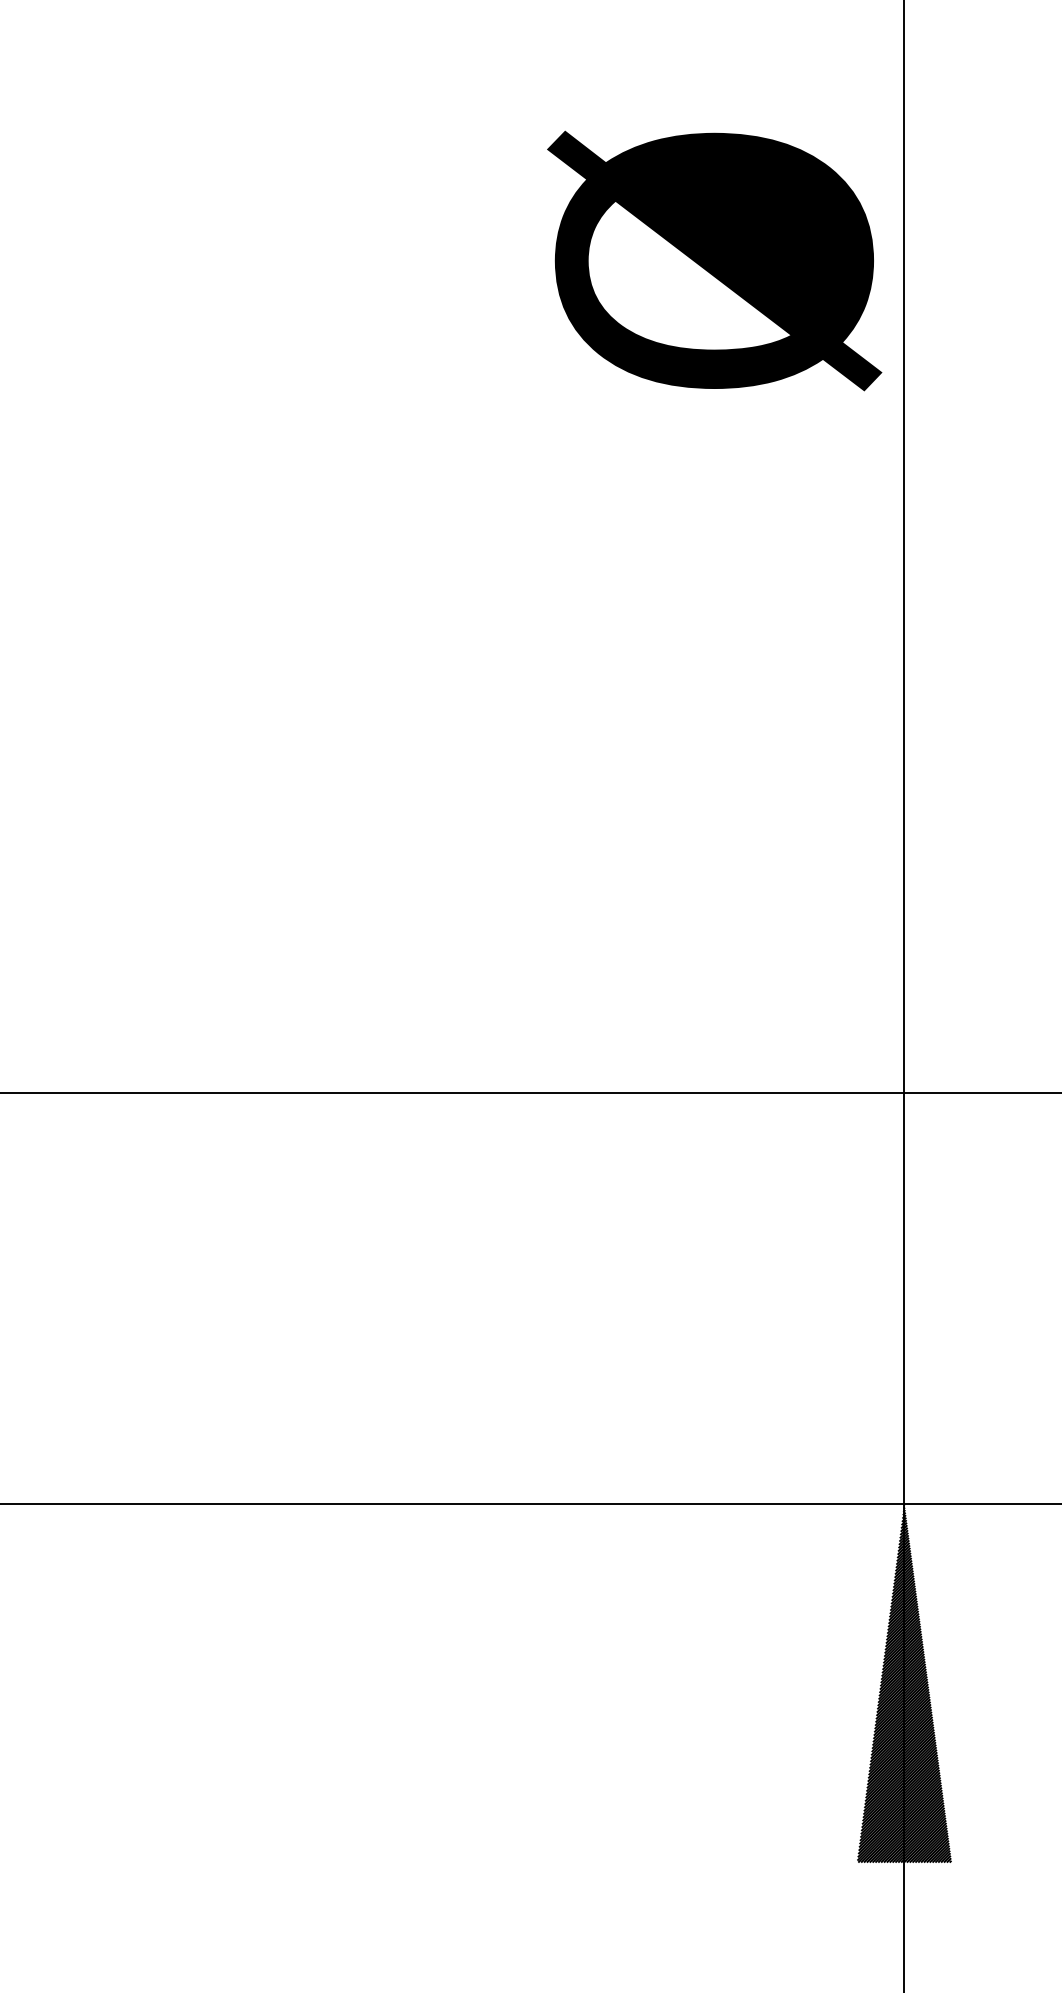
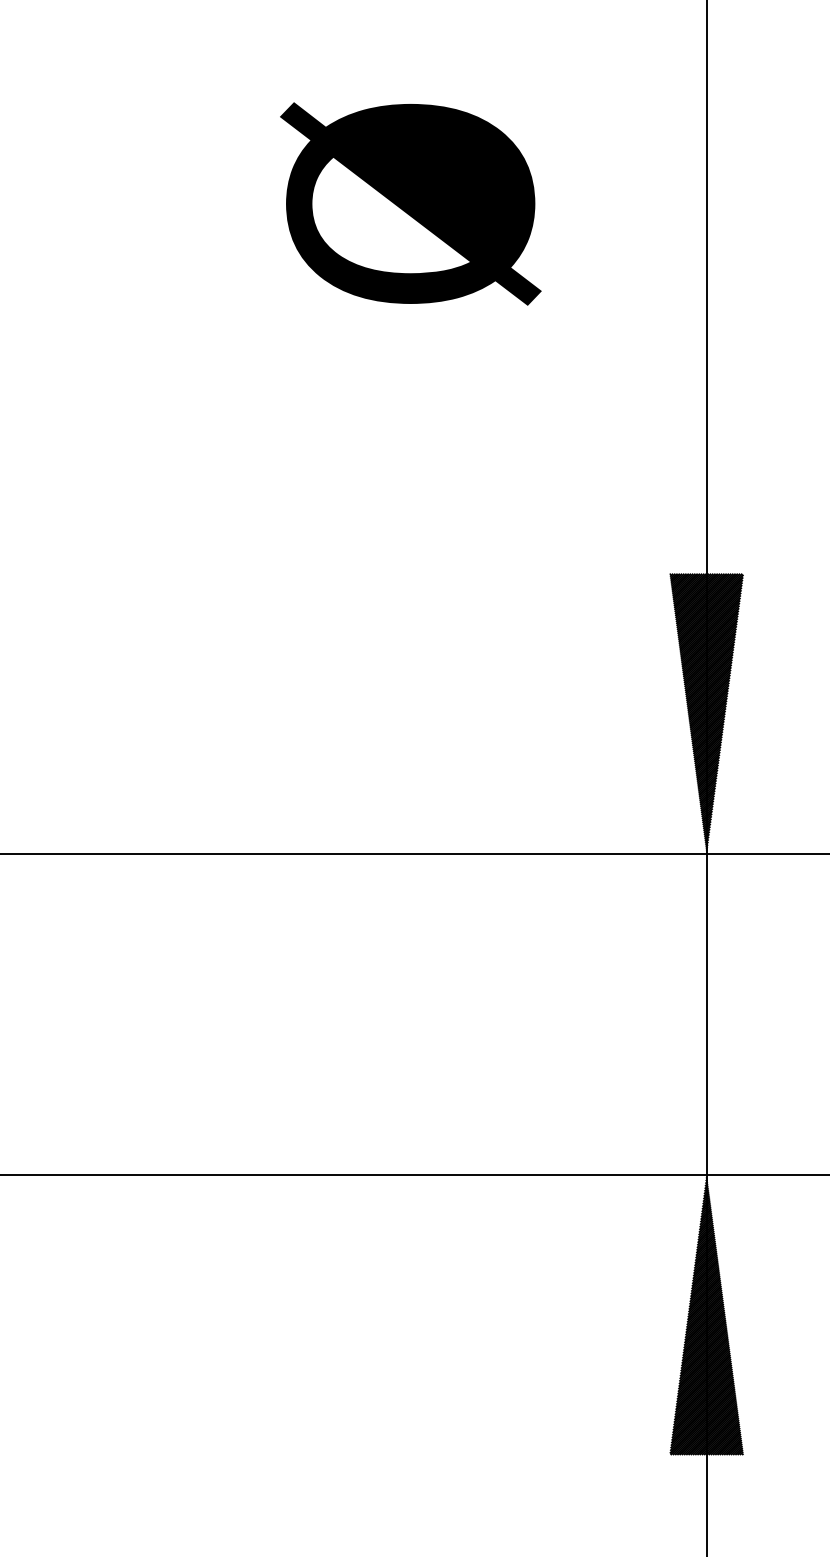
text: (714, 260) -> (410, 203), moved
hatch: (904, 912) -> (706, 712), added

